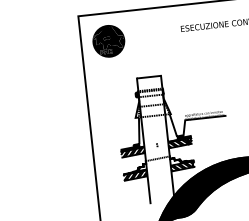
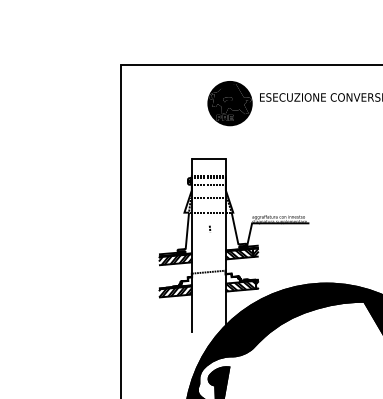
part: (108, 41) -> (229, 103), moved
line: (157, 145) -> (210, 228), moved

